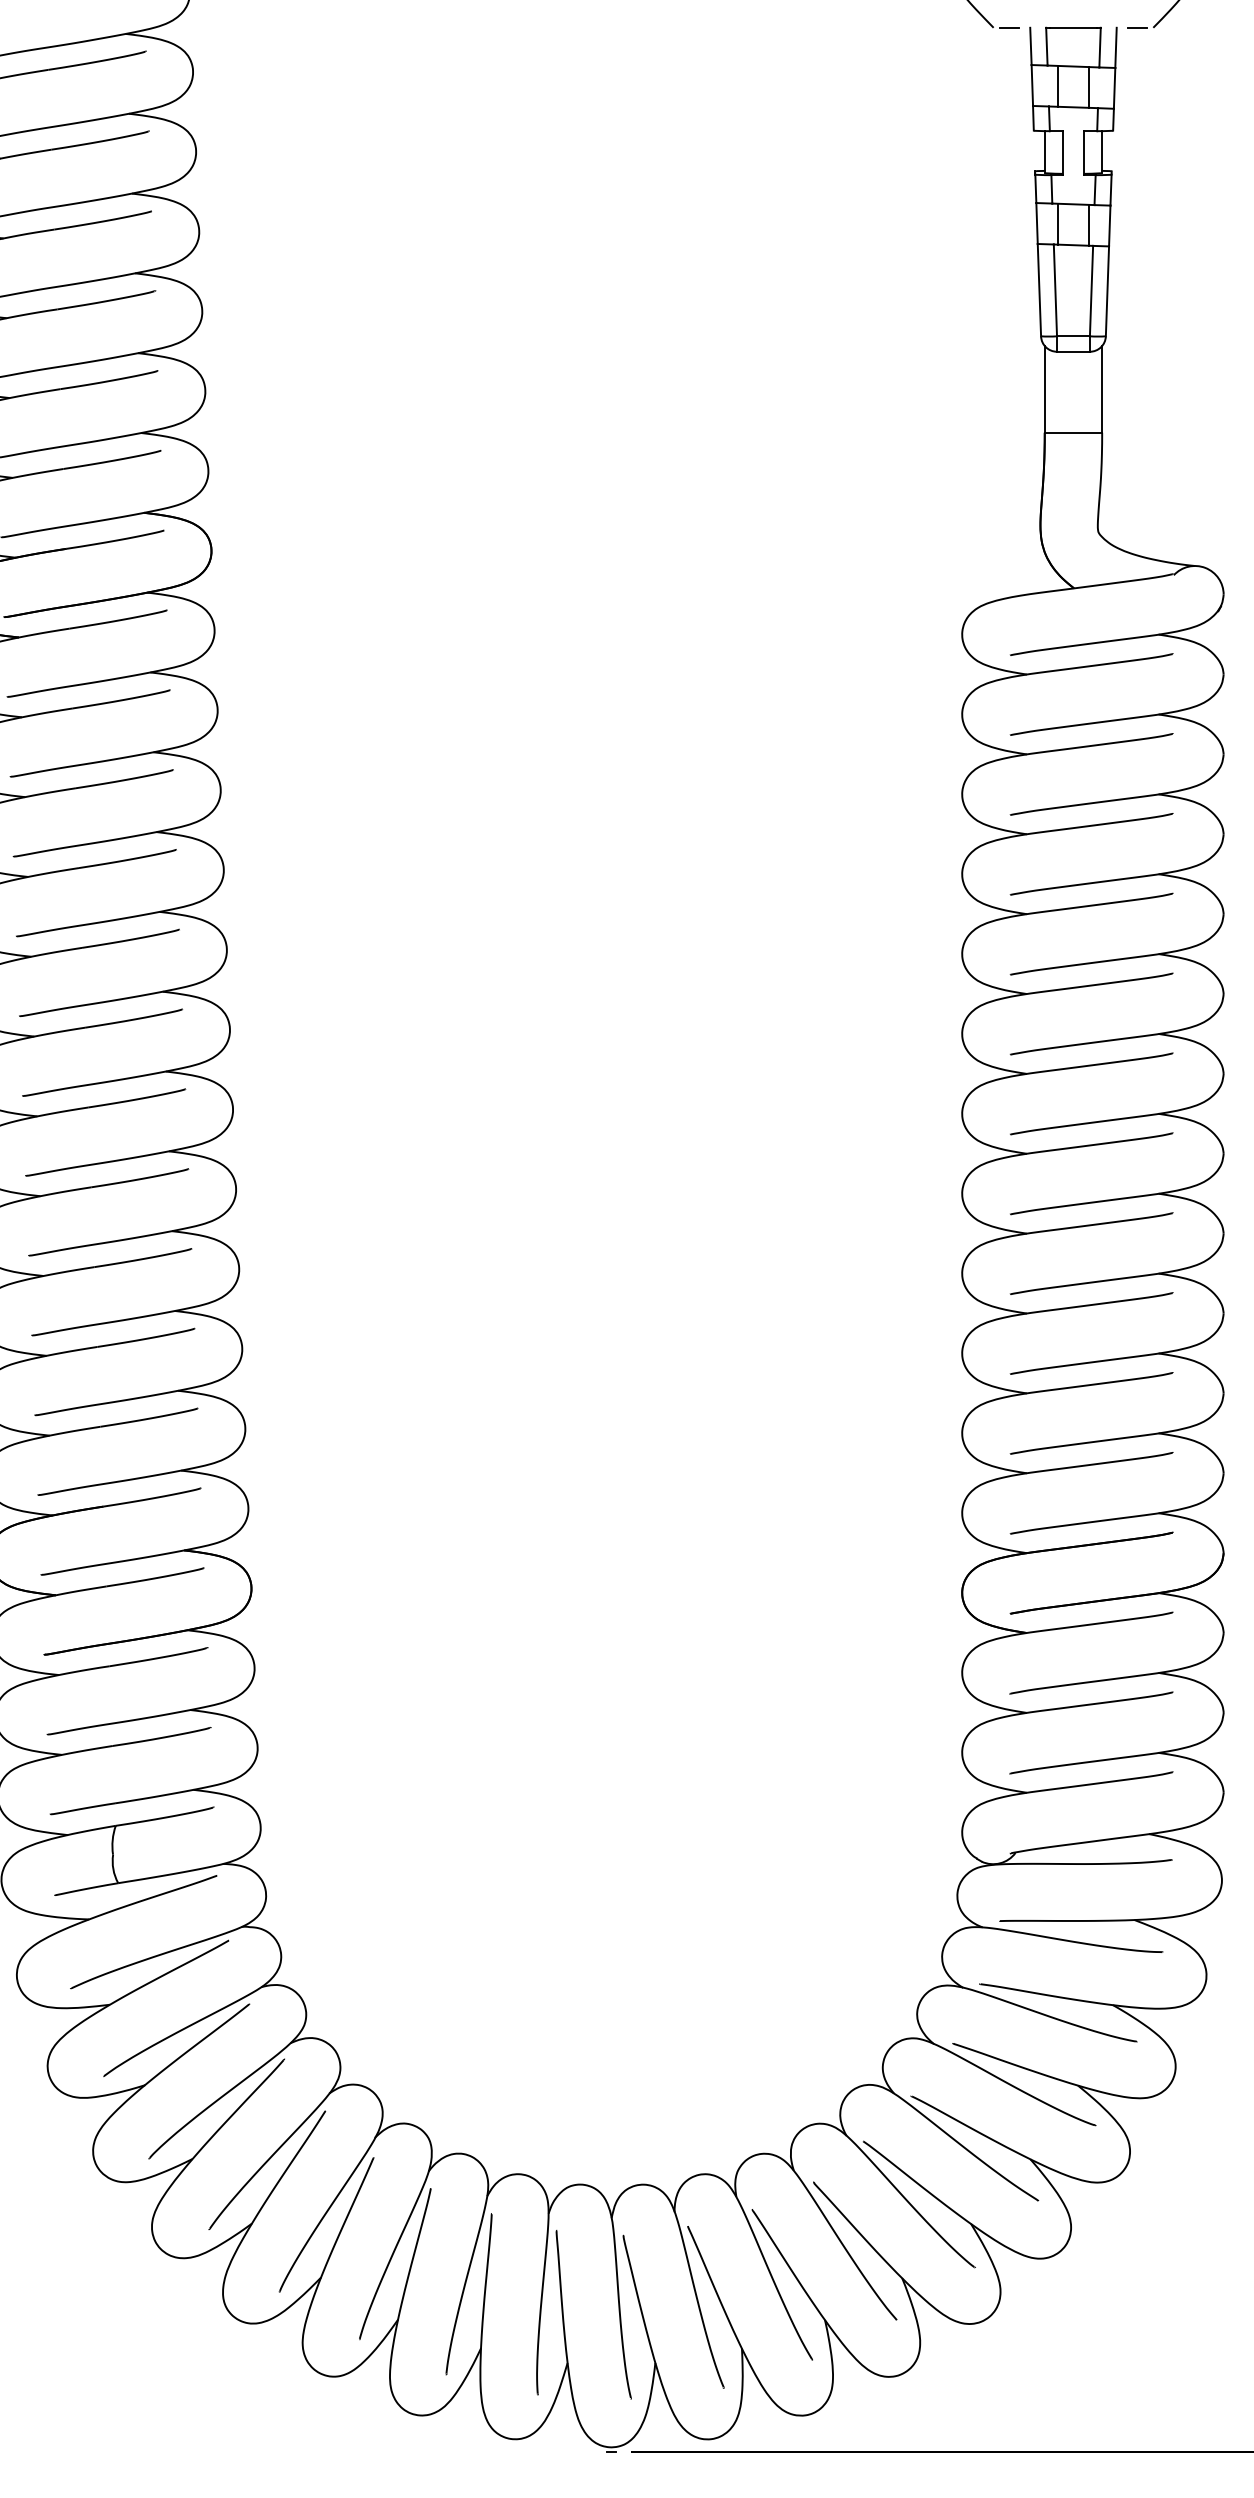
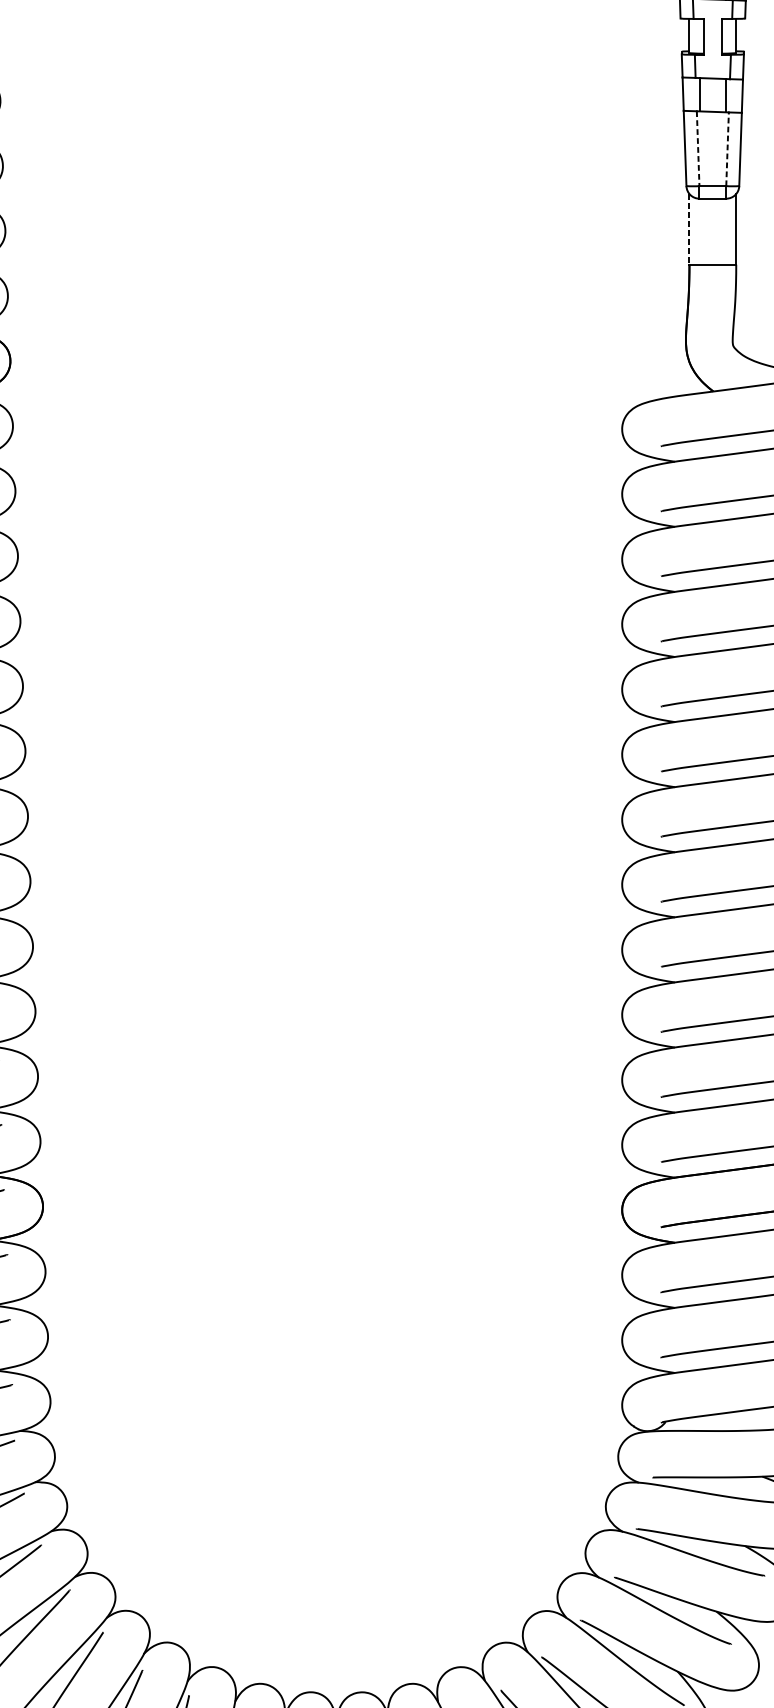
line: (1055, 290) -> (698, 148), solid -> dashed
line: (1091, 290) -> (727, 148), solid -> dashed
line: (1044, 390) -> (689, 230), solid -> dashed

